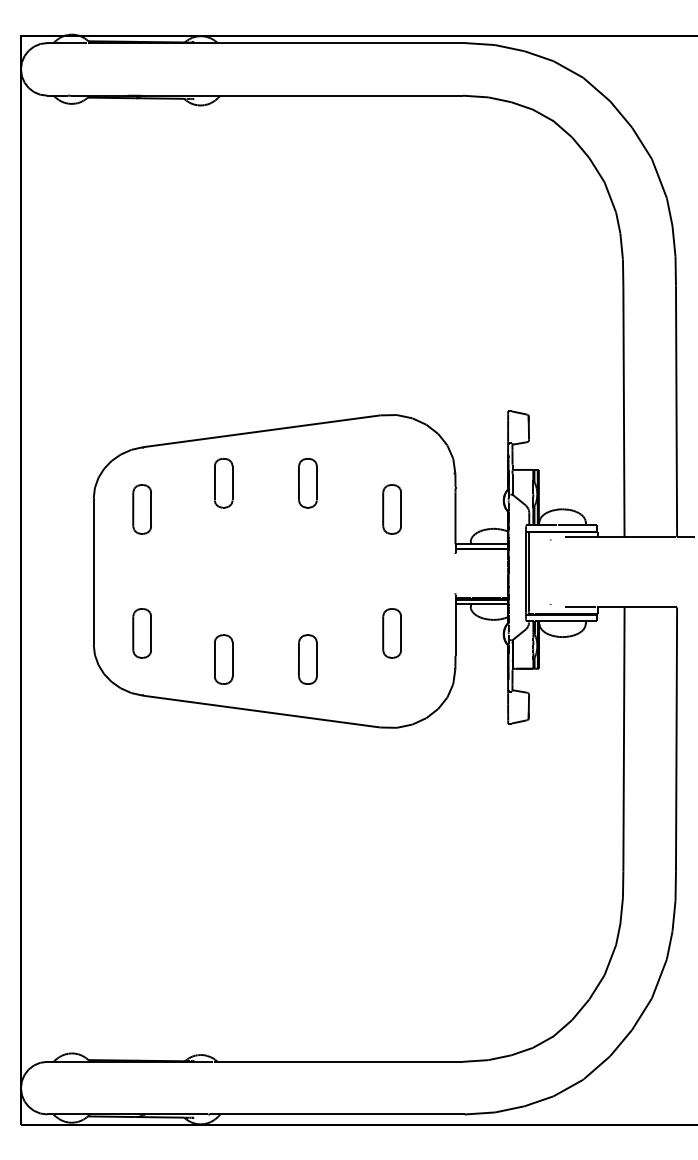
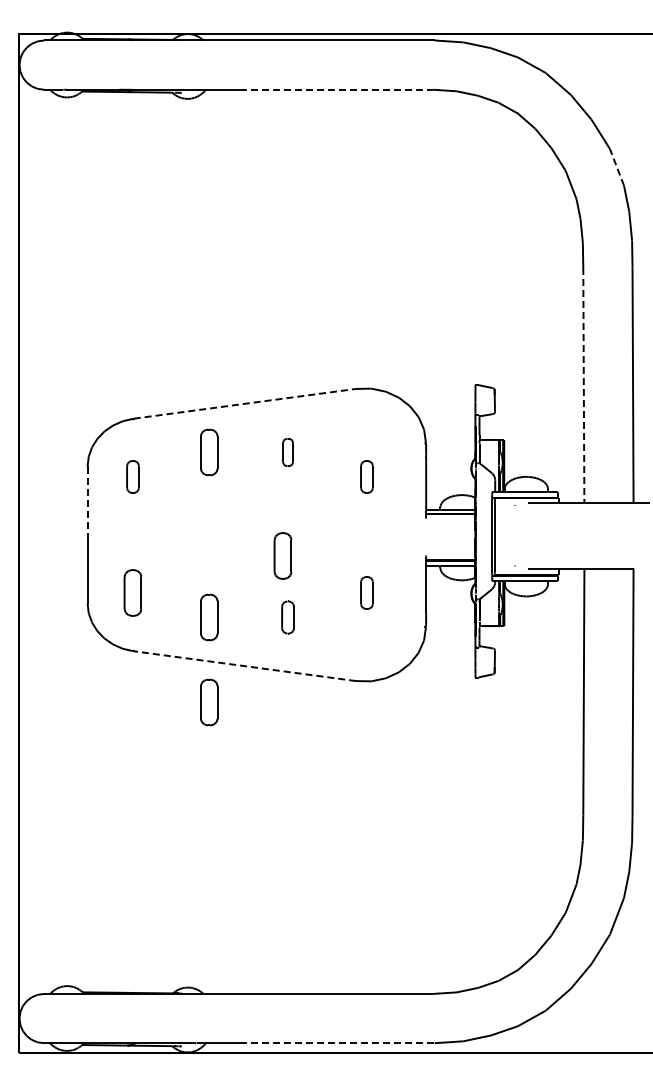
line: (360, 95) -> (337, 89), solid -> dashed
line: (659, 178) -> (617, 167), solid -> dashed
line: (623, 411) -> (583, 385), solid -> dashed
line: (262, 430) -> (245, 403), solid -> dashed
part: (307, 483) -> (287, 452), size x0.6
part: (141, 508) -> (132, 476), size x0.7
part: (391, 508) -> (366, 476), size x0.7
line: (93, 535) -> (87, 501), solid -> dashed
part: (301, 593) -> (282, 555), added
part: (391, 632) -> (366, 592), size x0.7
part: (307, 659) -> (287, 617), size x0.7
line: (261, 711) -> (244, 666), solid -> dashed
part: (223, 750) -> (209, 702), added
line: (360, 1114) -> (337, 1043), solid -> dashed

